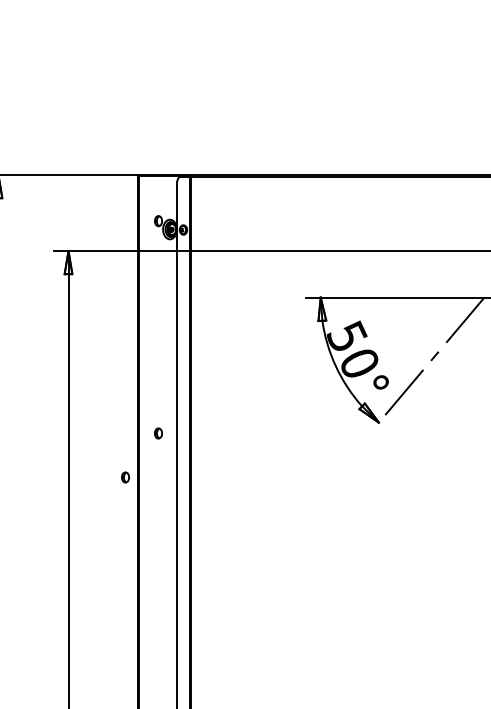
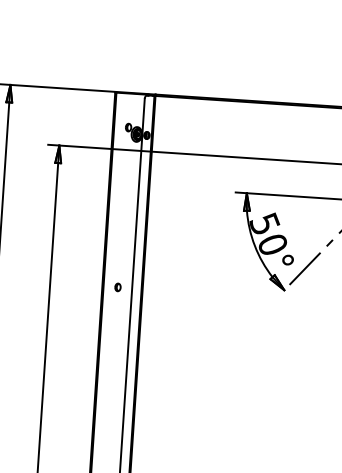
part: (125, 477) -> (90, 318), removed

